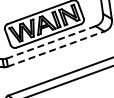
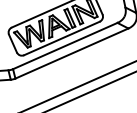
line: (51, 42) -> (65, 46), dashed -> solid
line: (56, 48) -> (72, 52), dashed -> solid

